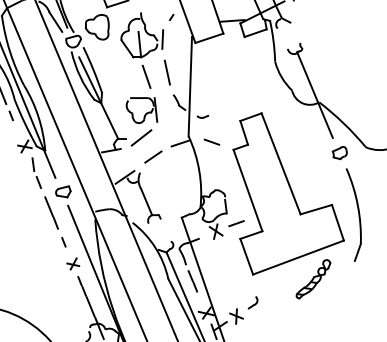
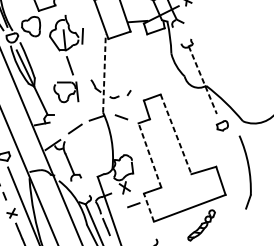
line: (171, 16) -> (129, 92), moved
line: (166, 72) -> (85, 62), removed
line: (190, 86) -> (104, 73), solid -> dashed
line: (315, 95) -> (203, 80), solid -> dashed
line: (141, 137) -> (65, 113), removed
line: (281, 164) -> (176, 134), solid -> dashed
line: (247, 190) -> (149, 155), solid -> dashed
part: (353, 214) -> (245, 171), moved
line: (236, 223) -> (133, 205), moved
line: (246, 256) -> (148, 207), solid -> dashed

